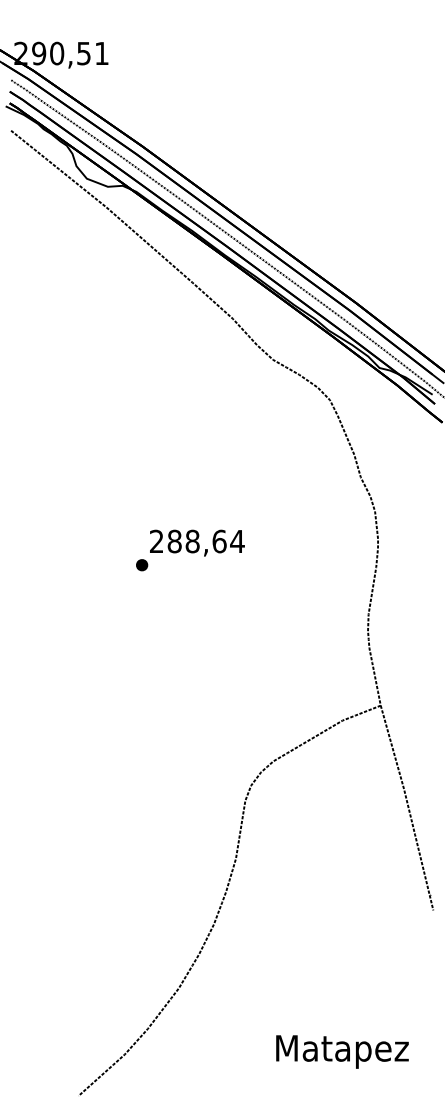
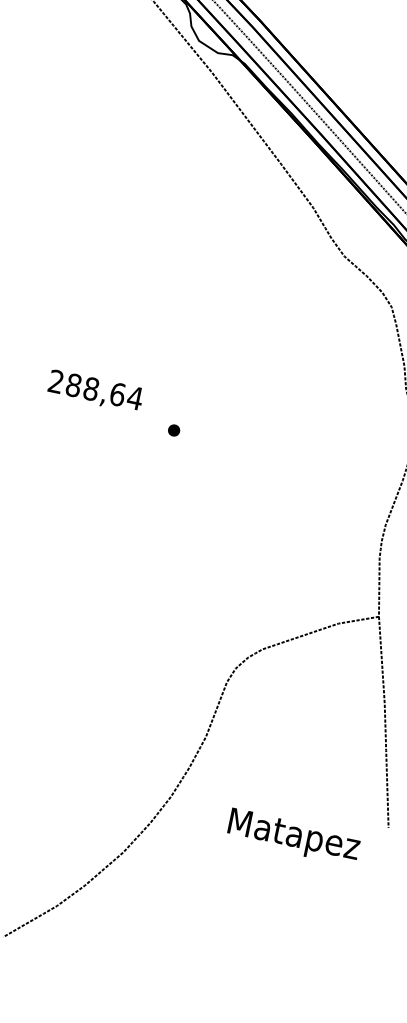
text: (197, 542) -> (95, 390), moved
text: (342, 1051) -> (293, 836), moved

